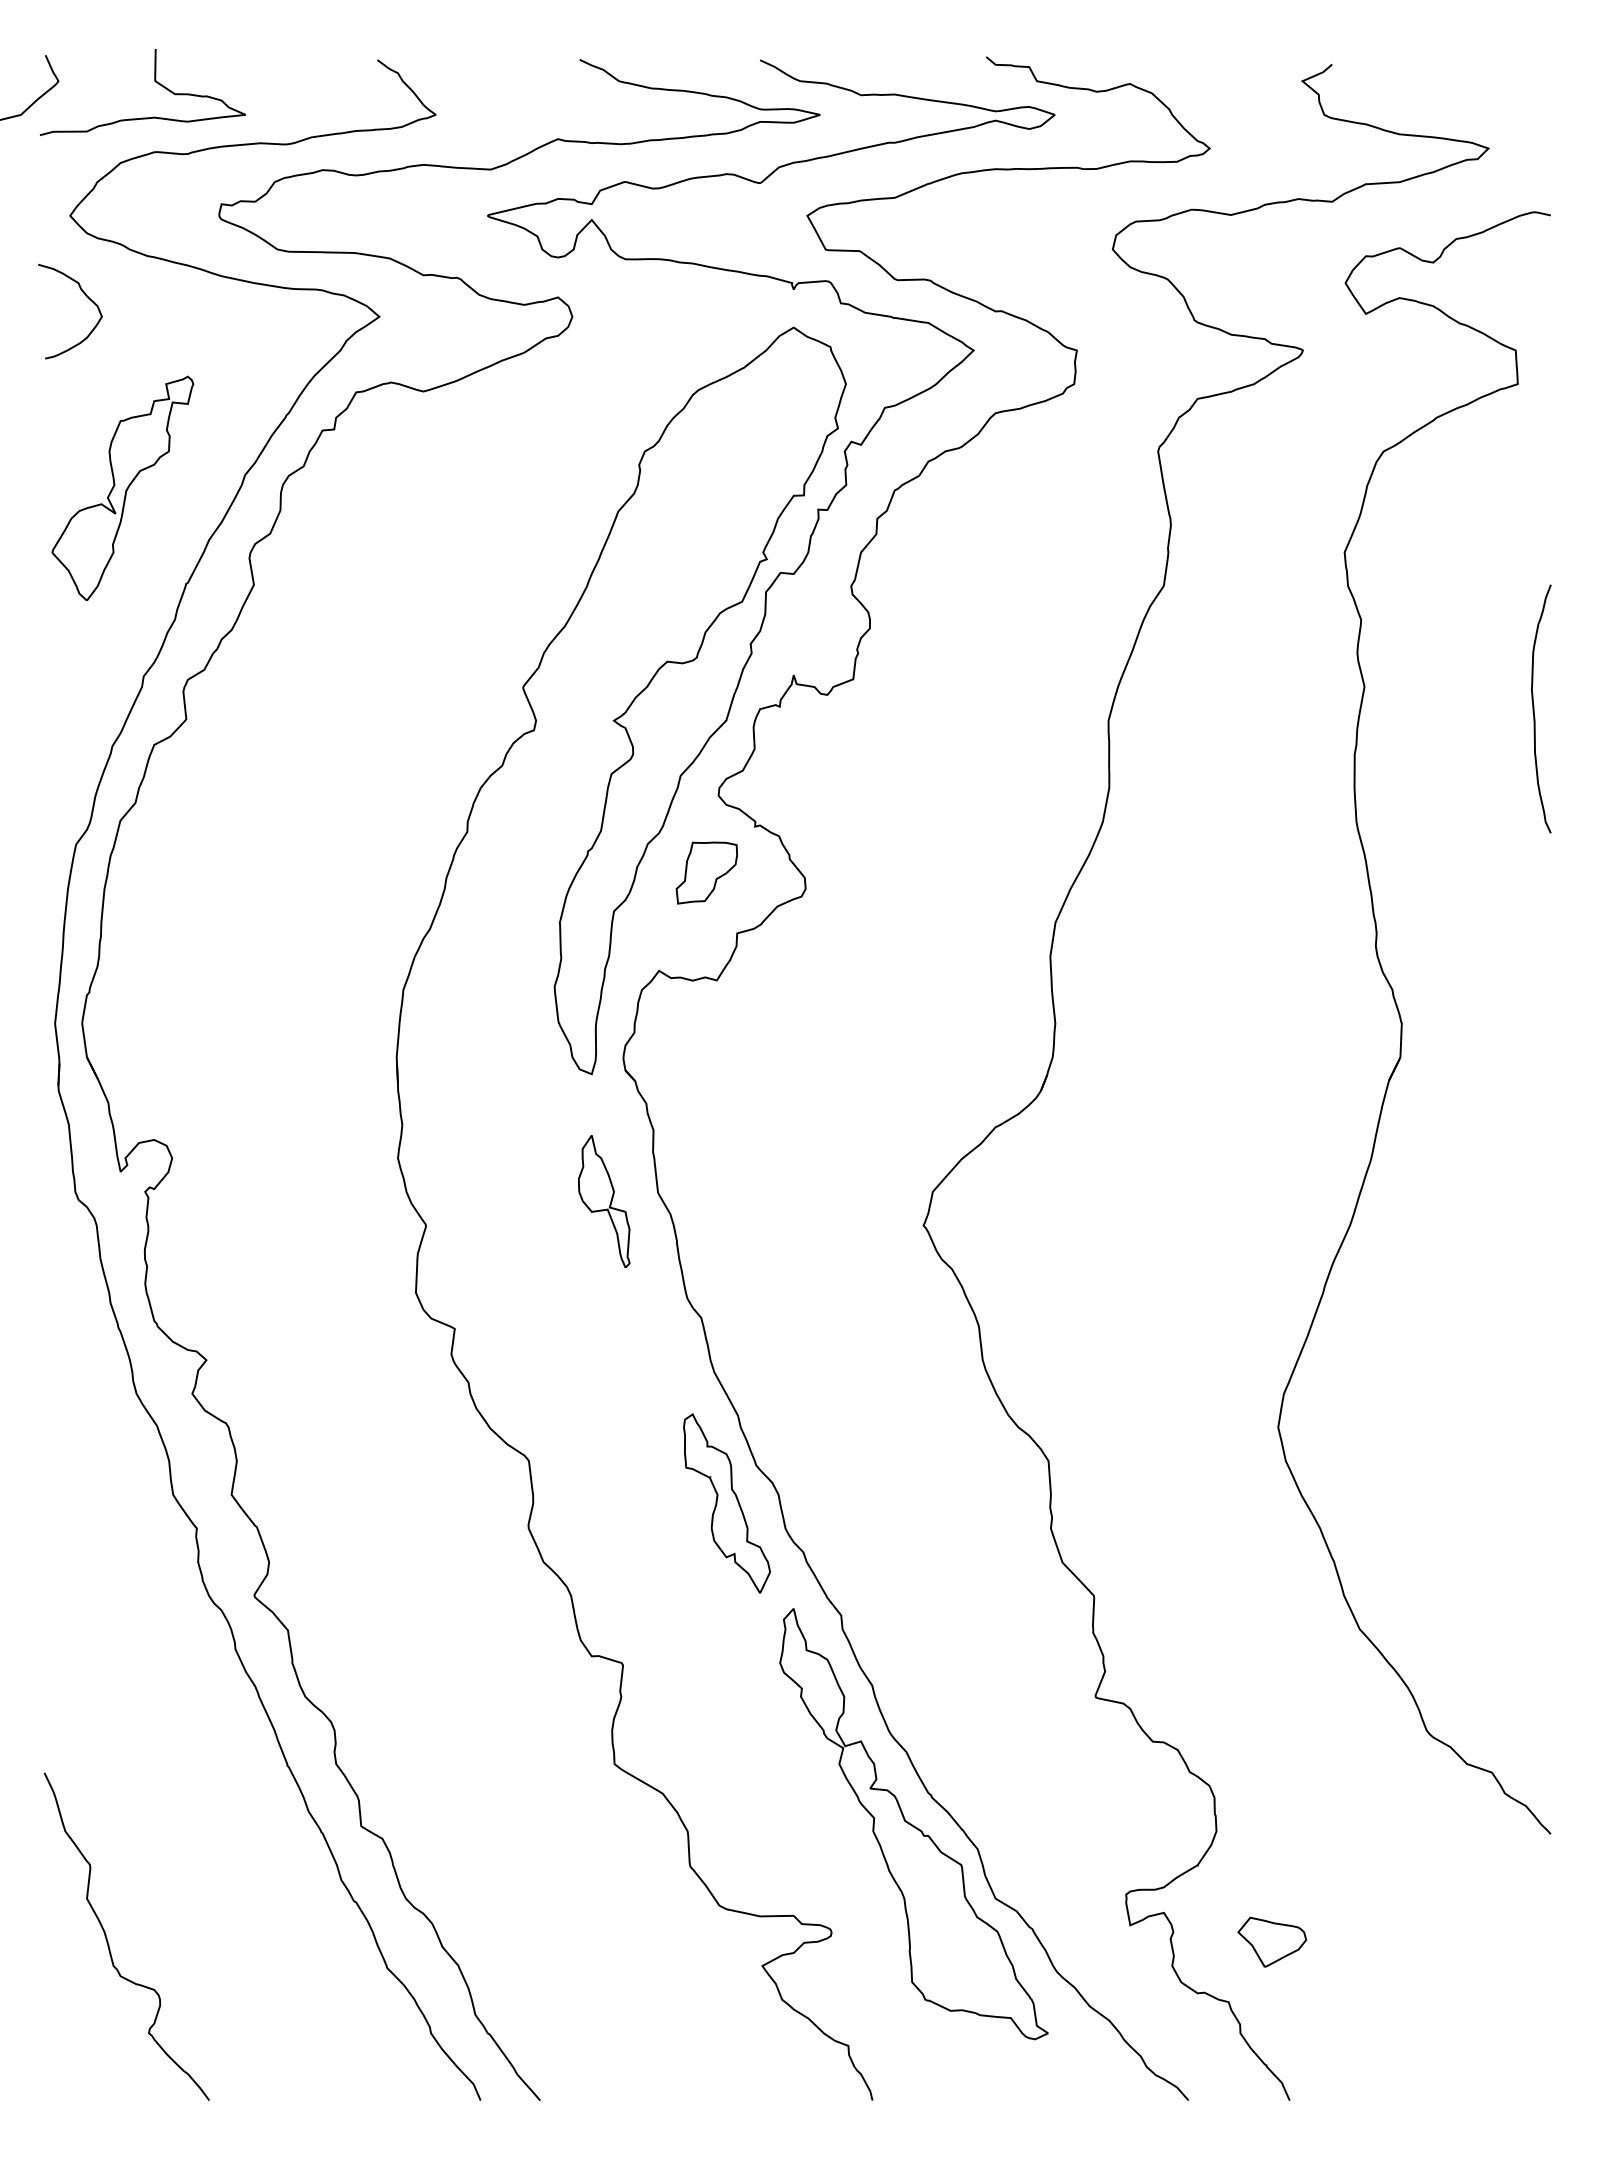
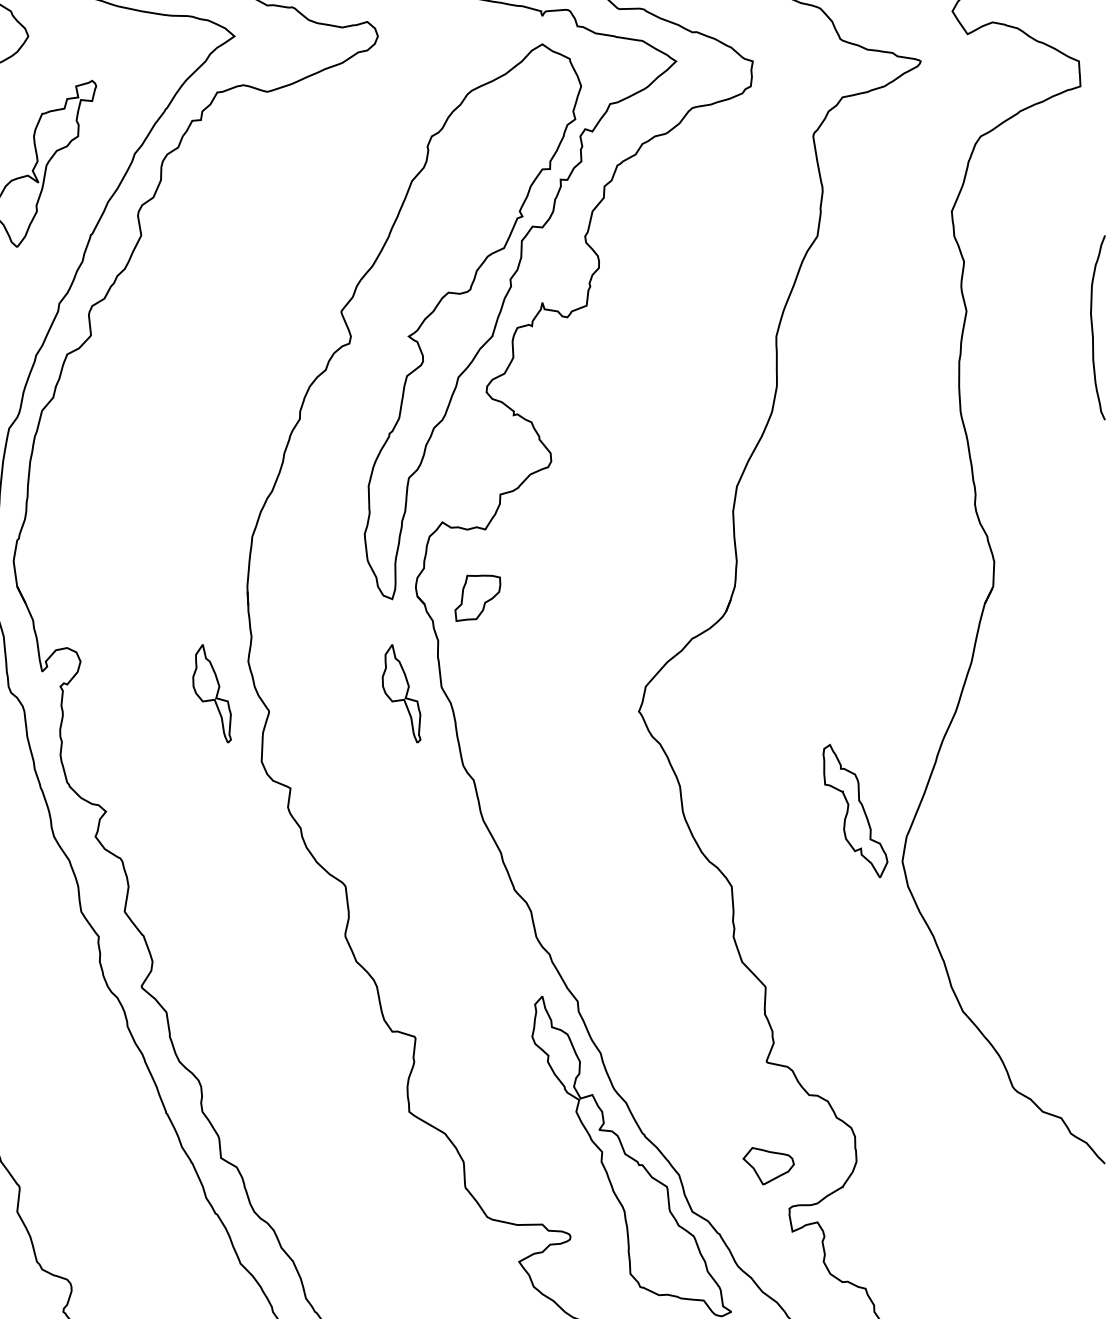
part: (706, 872) -> (477, 597), moved
part: (349, 1201) -> (212, 693), added
part: (726, 1503) -> (855, 811), moved
part: (1271, 1941) -> (768, 1165), moved

